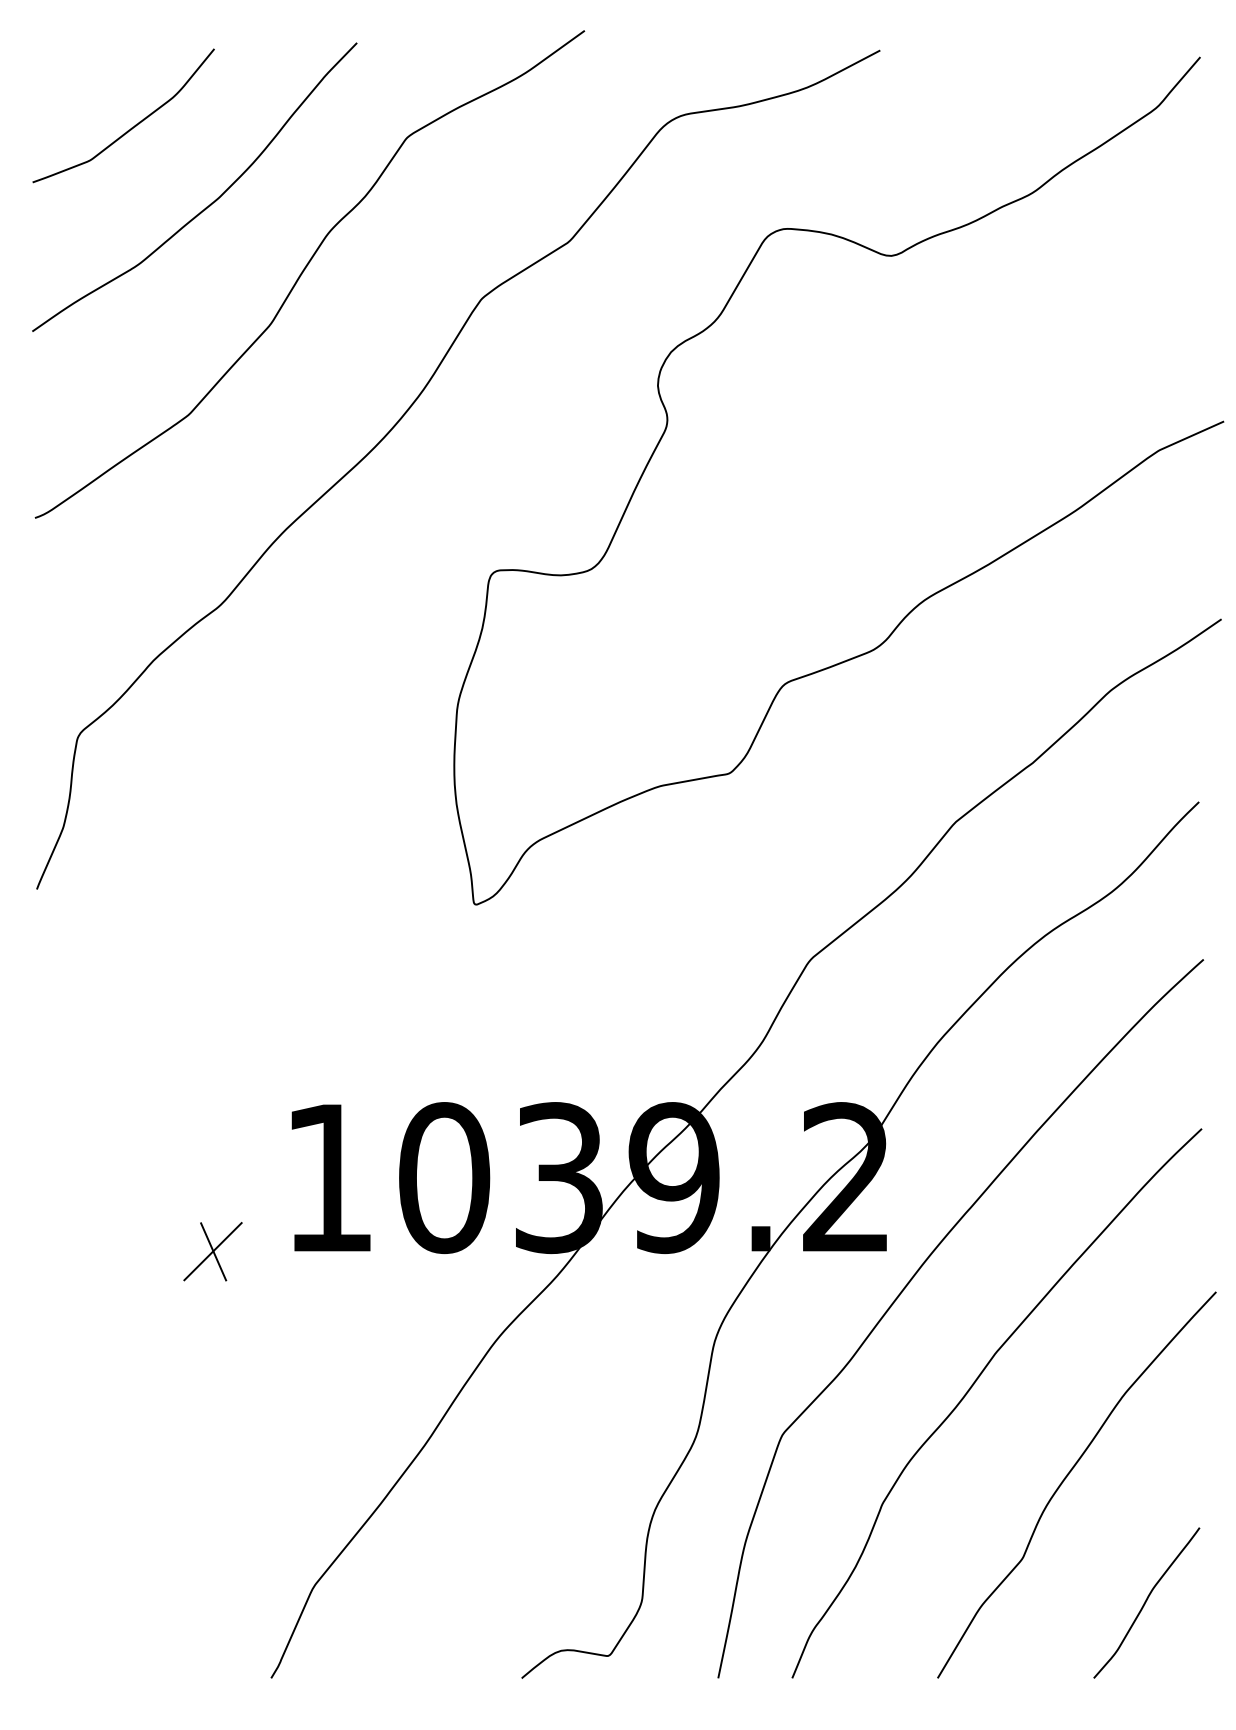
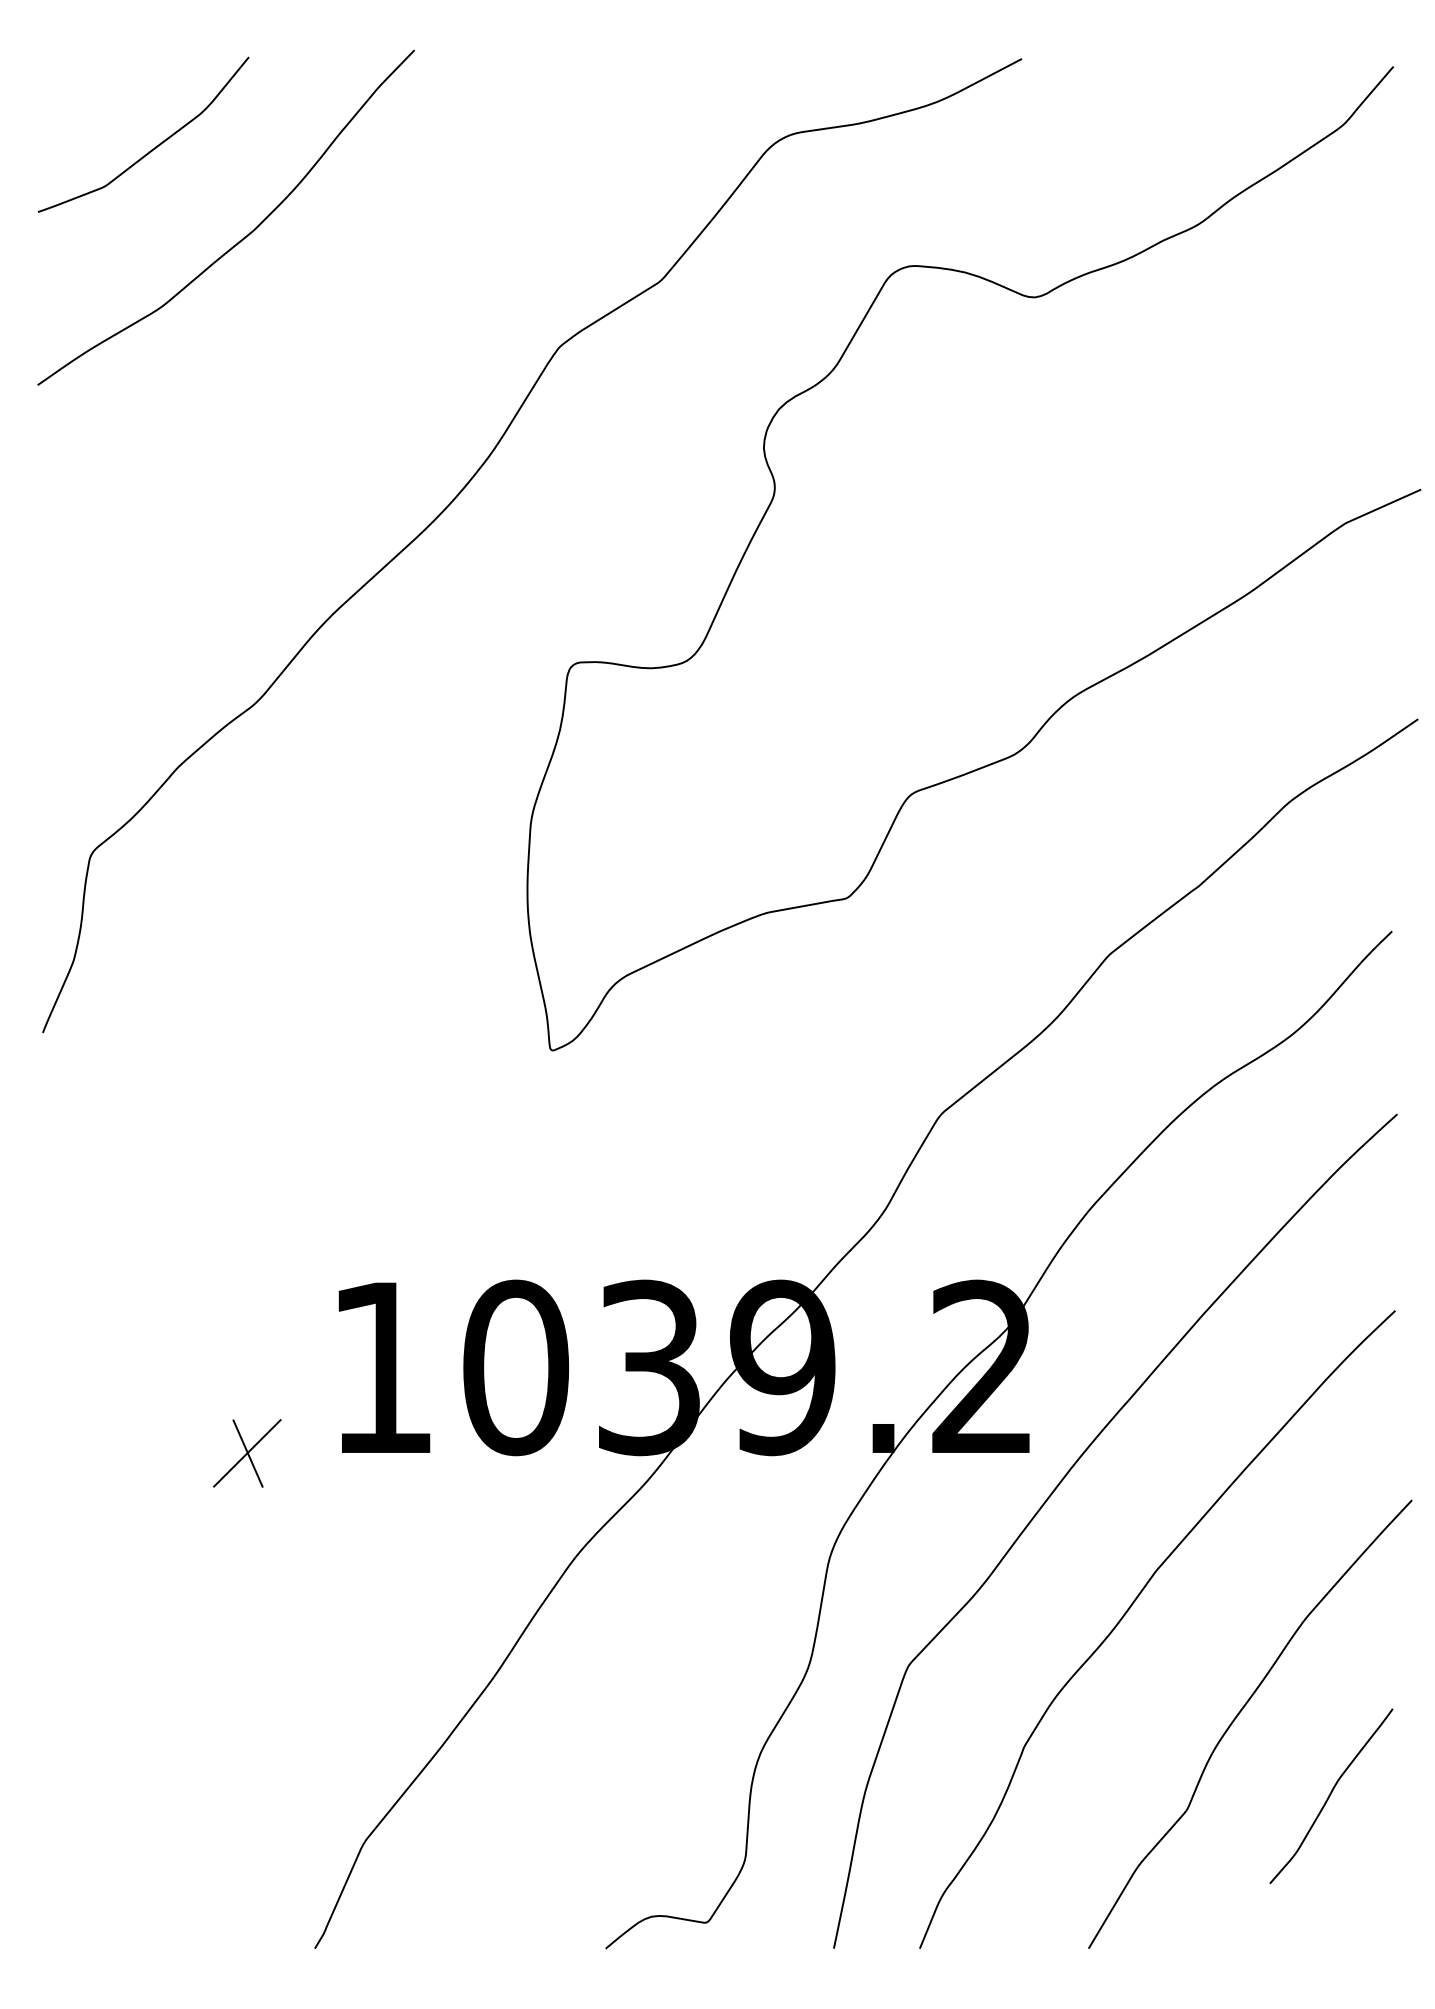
curve: (305, 269) -> (354, 313), removed
curve: (1146, 1603) -> (1330, 1796), moved

